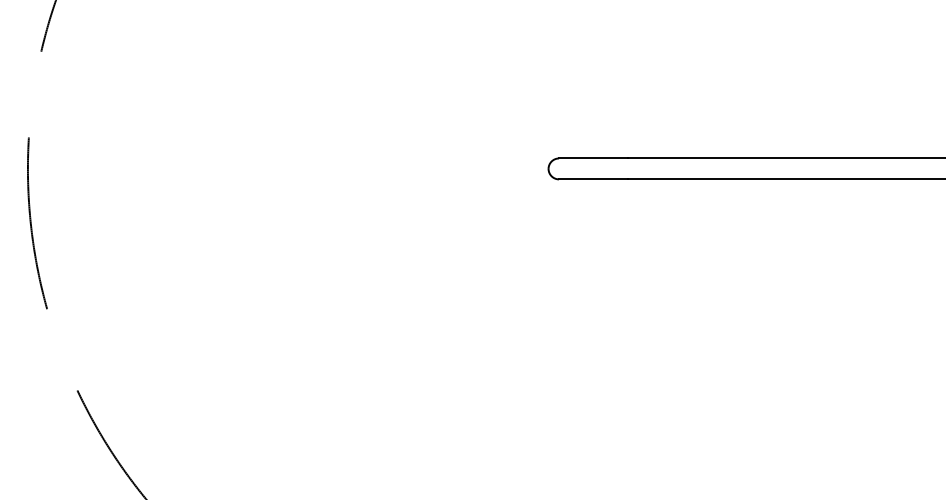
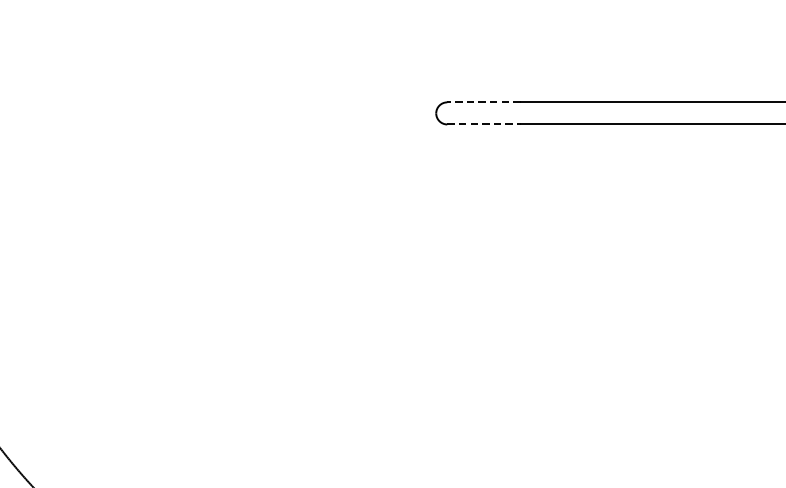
line: (593, 158) -> (483, 102), solid -> dashed
line: (593, 179) -> (483, 124), solid -> dashed

